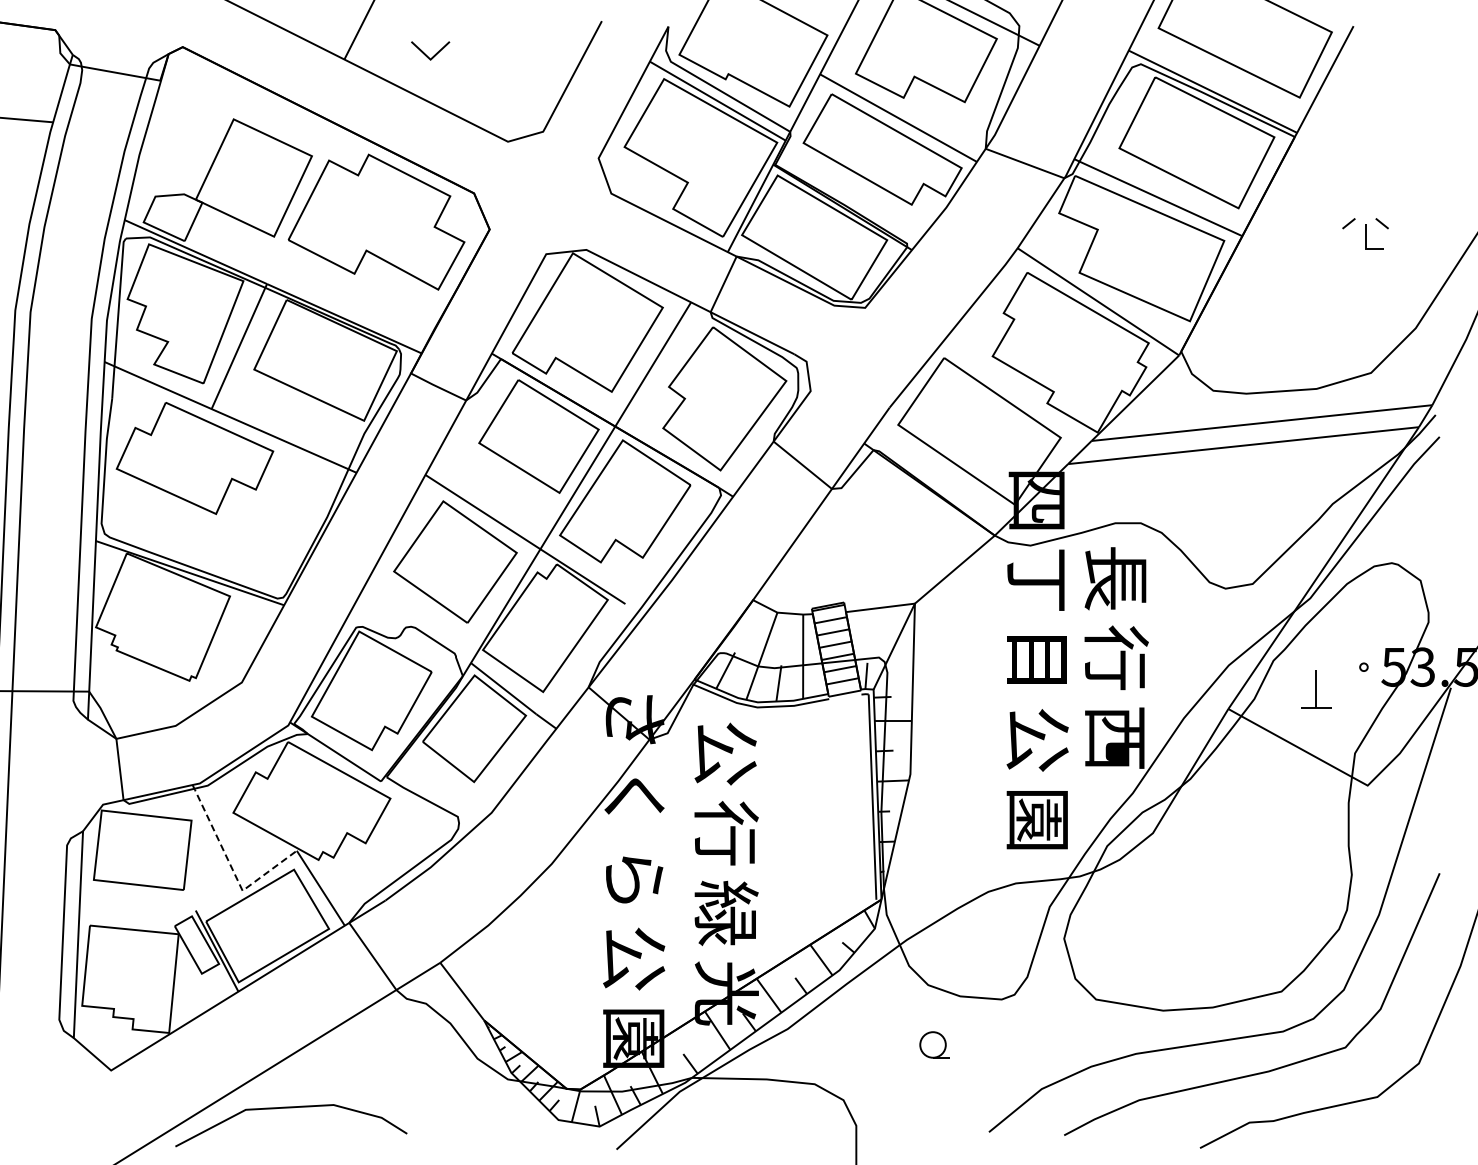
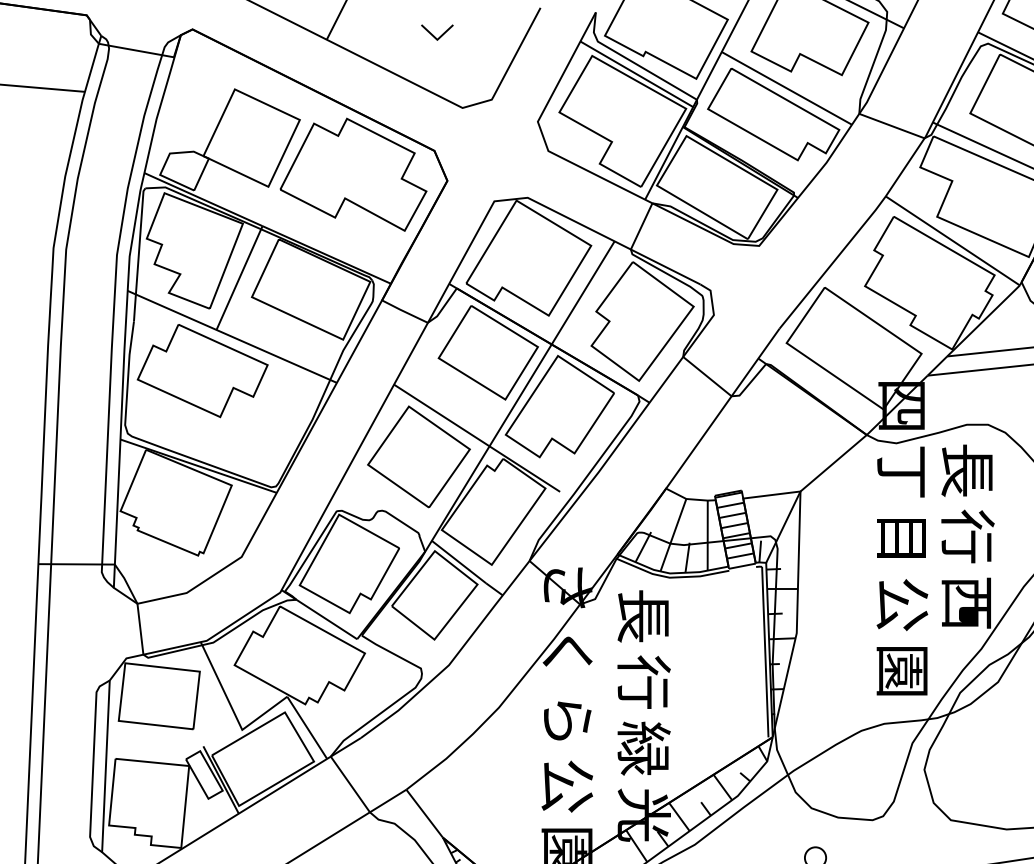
part: (430, 50) -> (437, 32), moved
text: (725, 753) -> (643, 615), 公 -> 長
line: (232, 868) -> (233, 711), dashed -> solid

